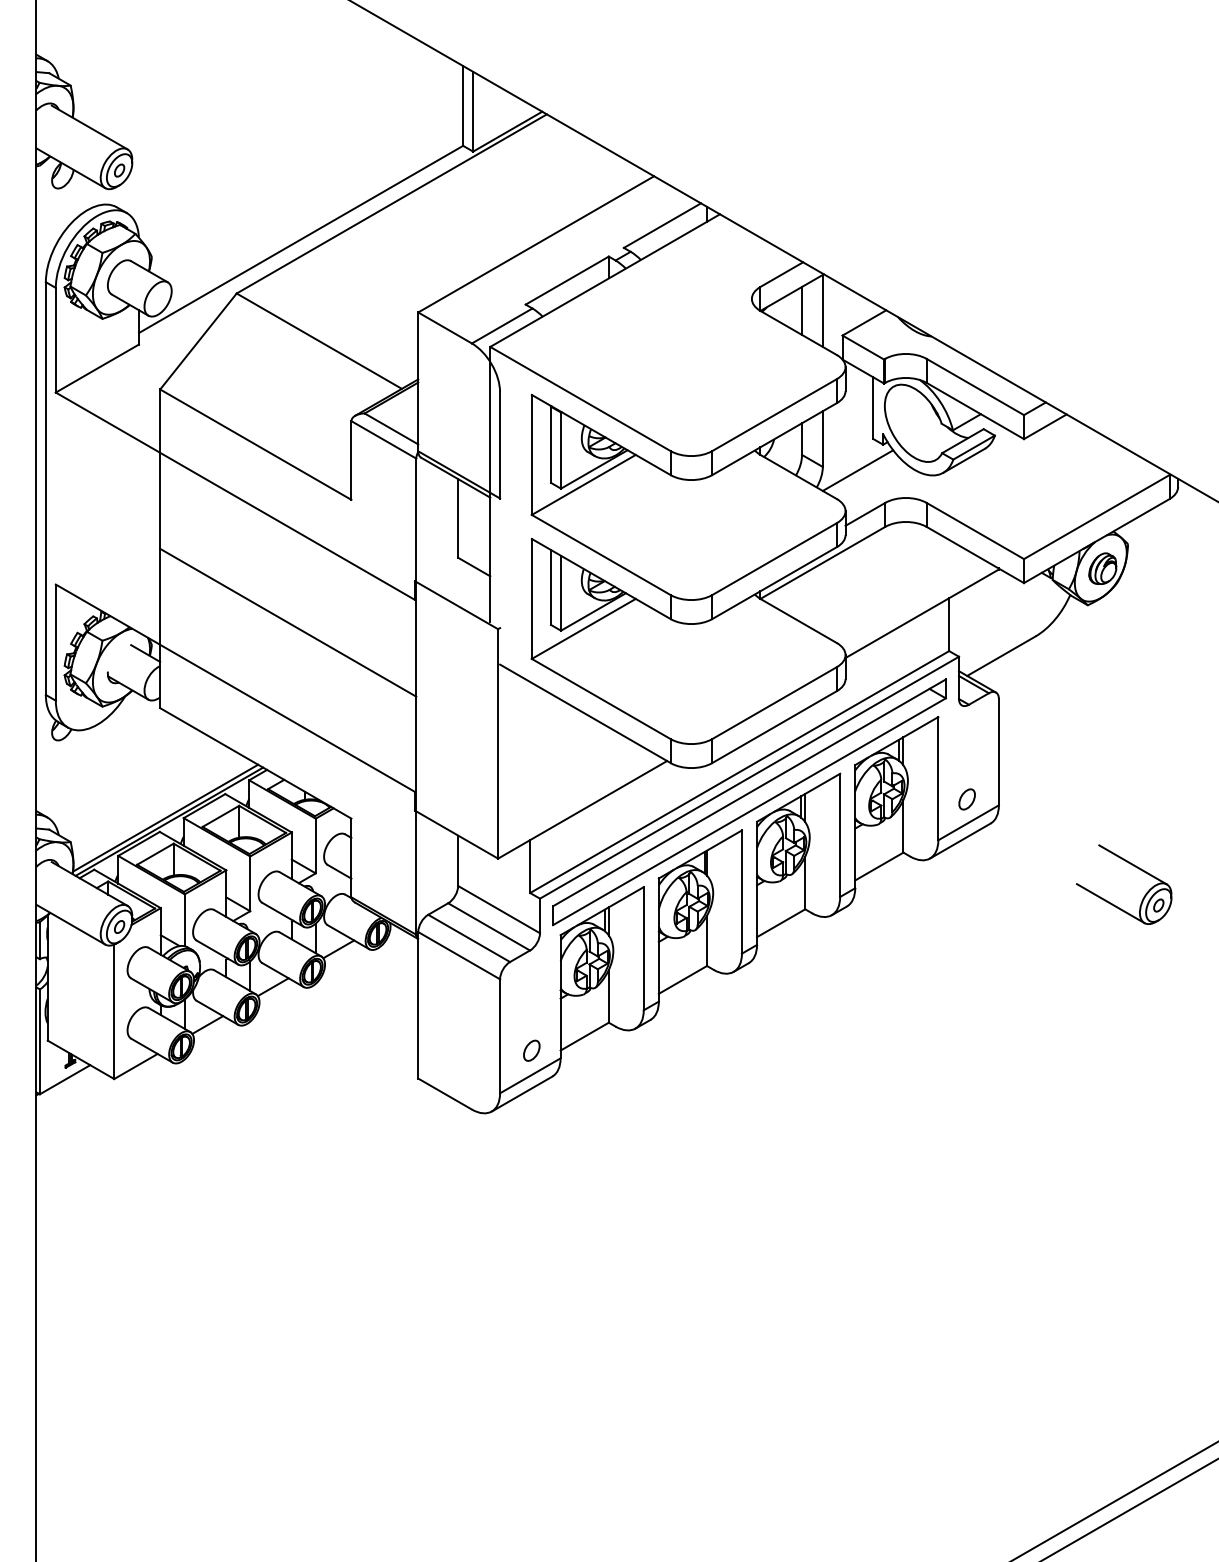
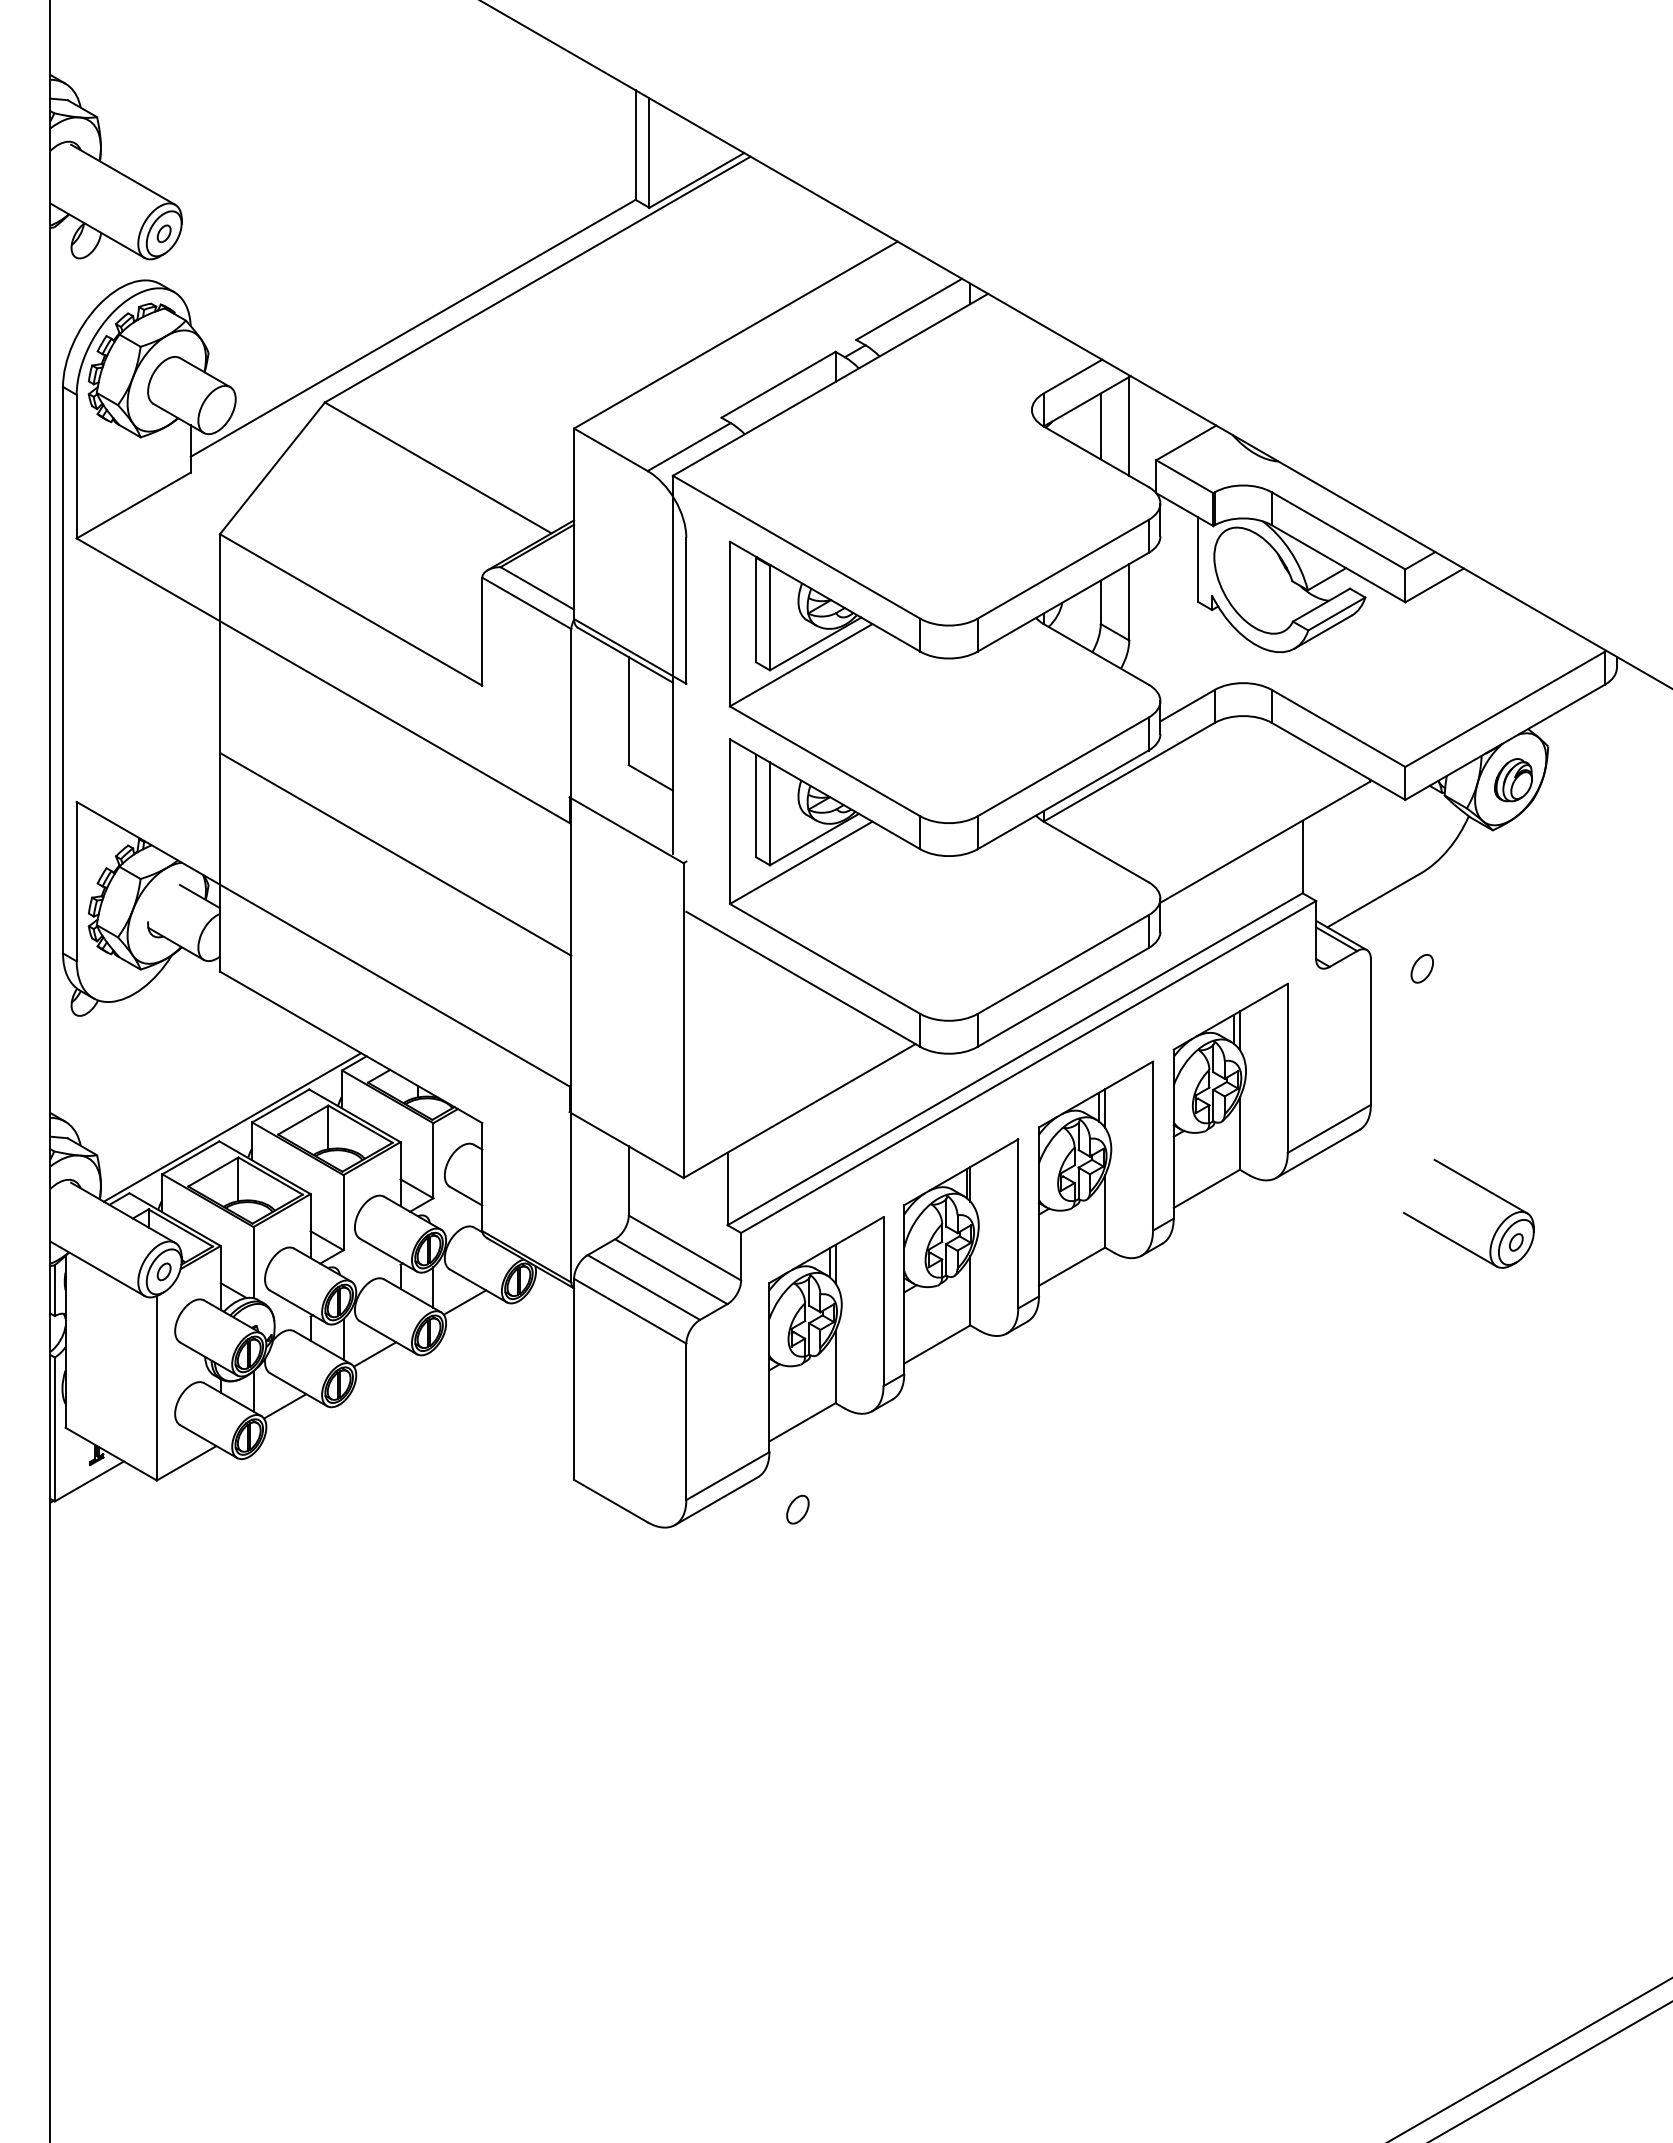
line: (857, 470) -> (1177, 645), removed
part: (966, 799) -> (1421, 968), moved
part: (749, 802) -> (1028, 1100), removed
line: (165, 818) -> (227, 1122), removed
part: (1134, 866) -> (1483, 1189), moved
part: (531, 1050) -> (797, 1509), moved

